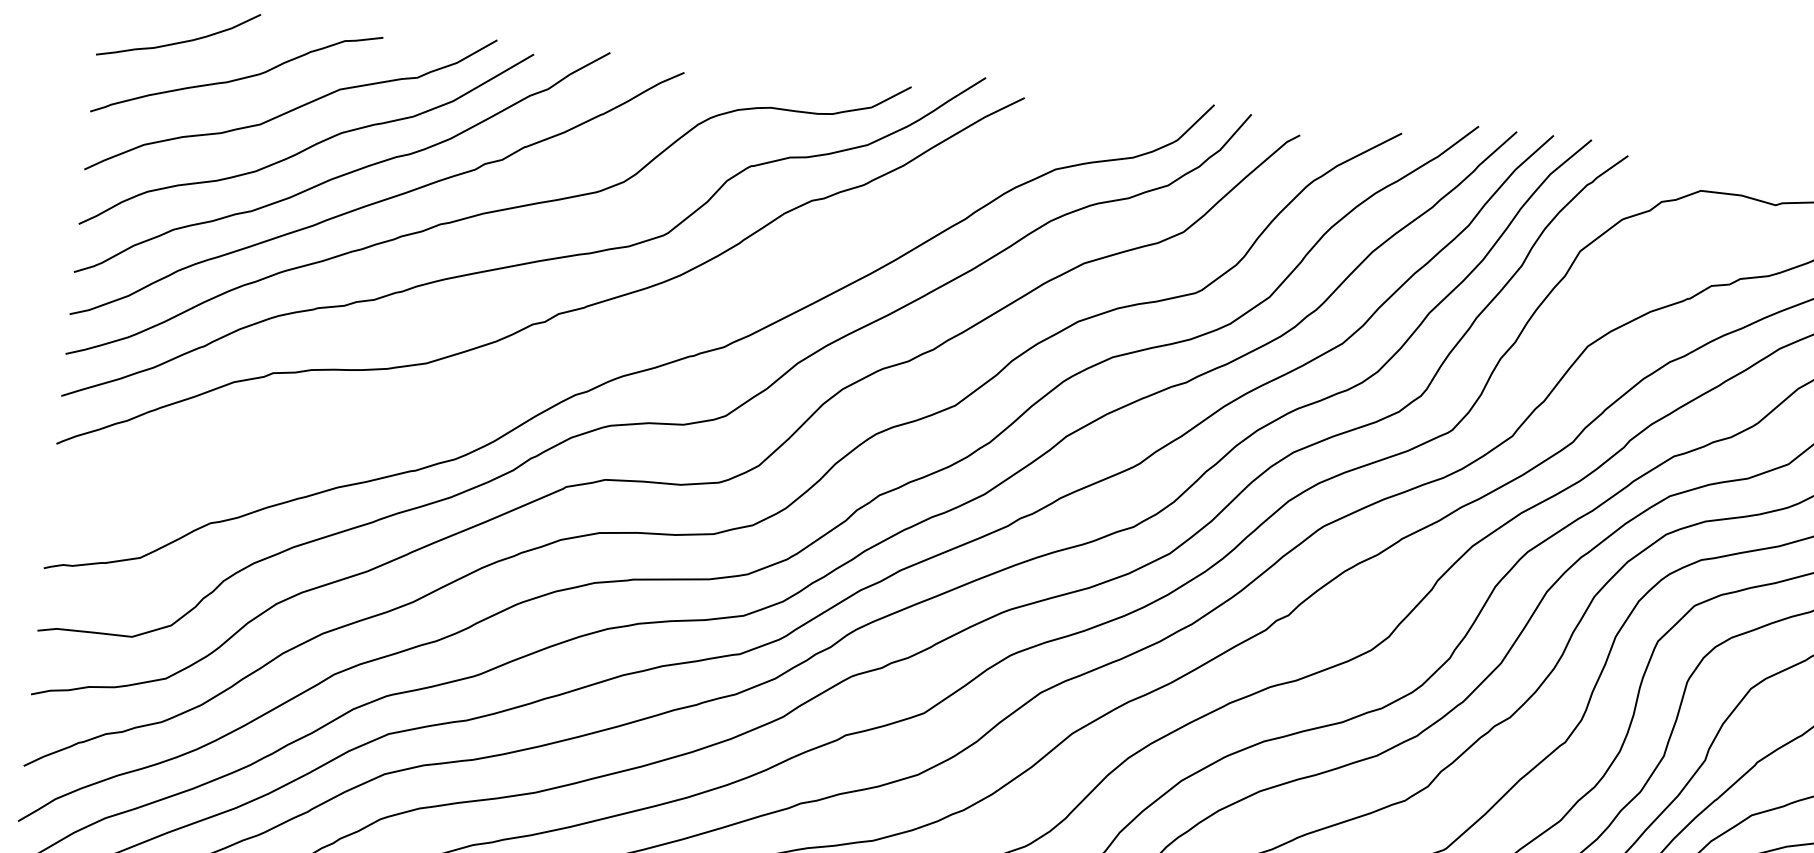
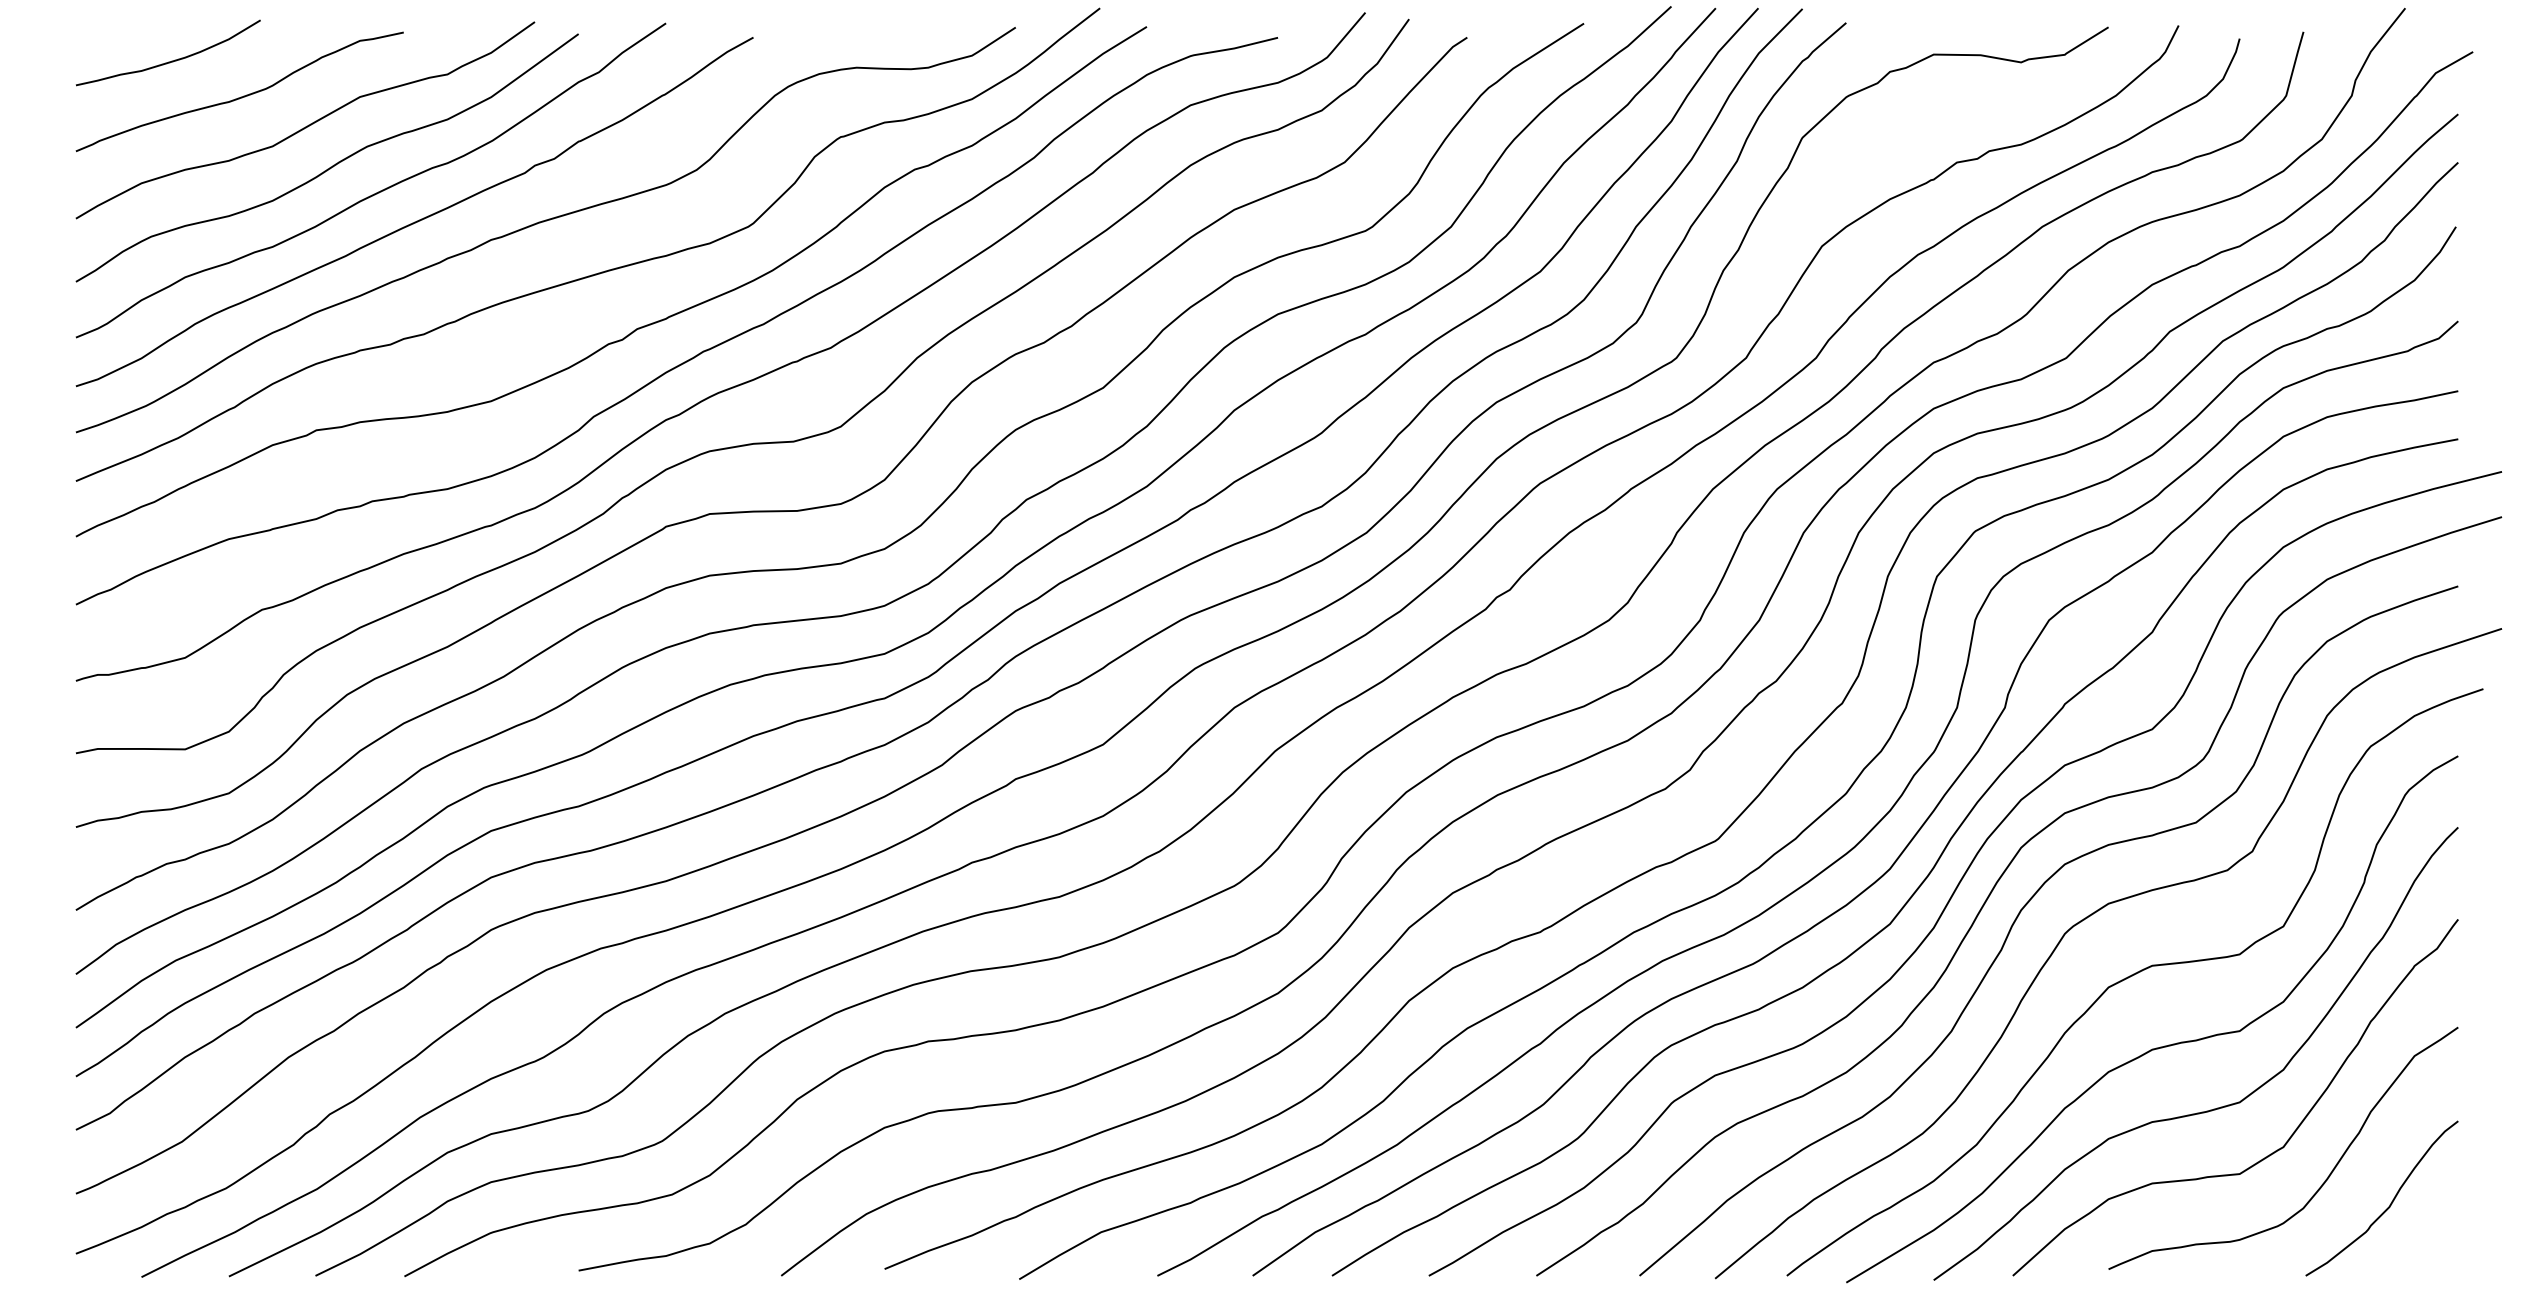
curve: (607, 341) -> (696, 354), added

